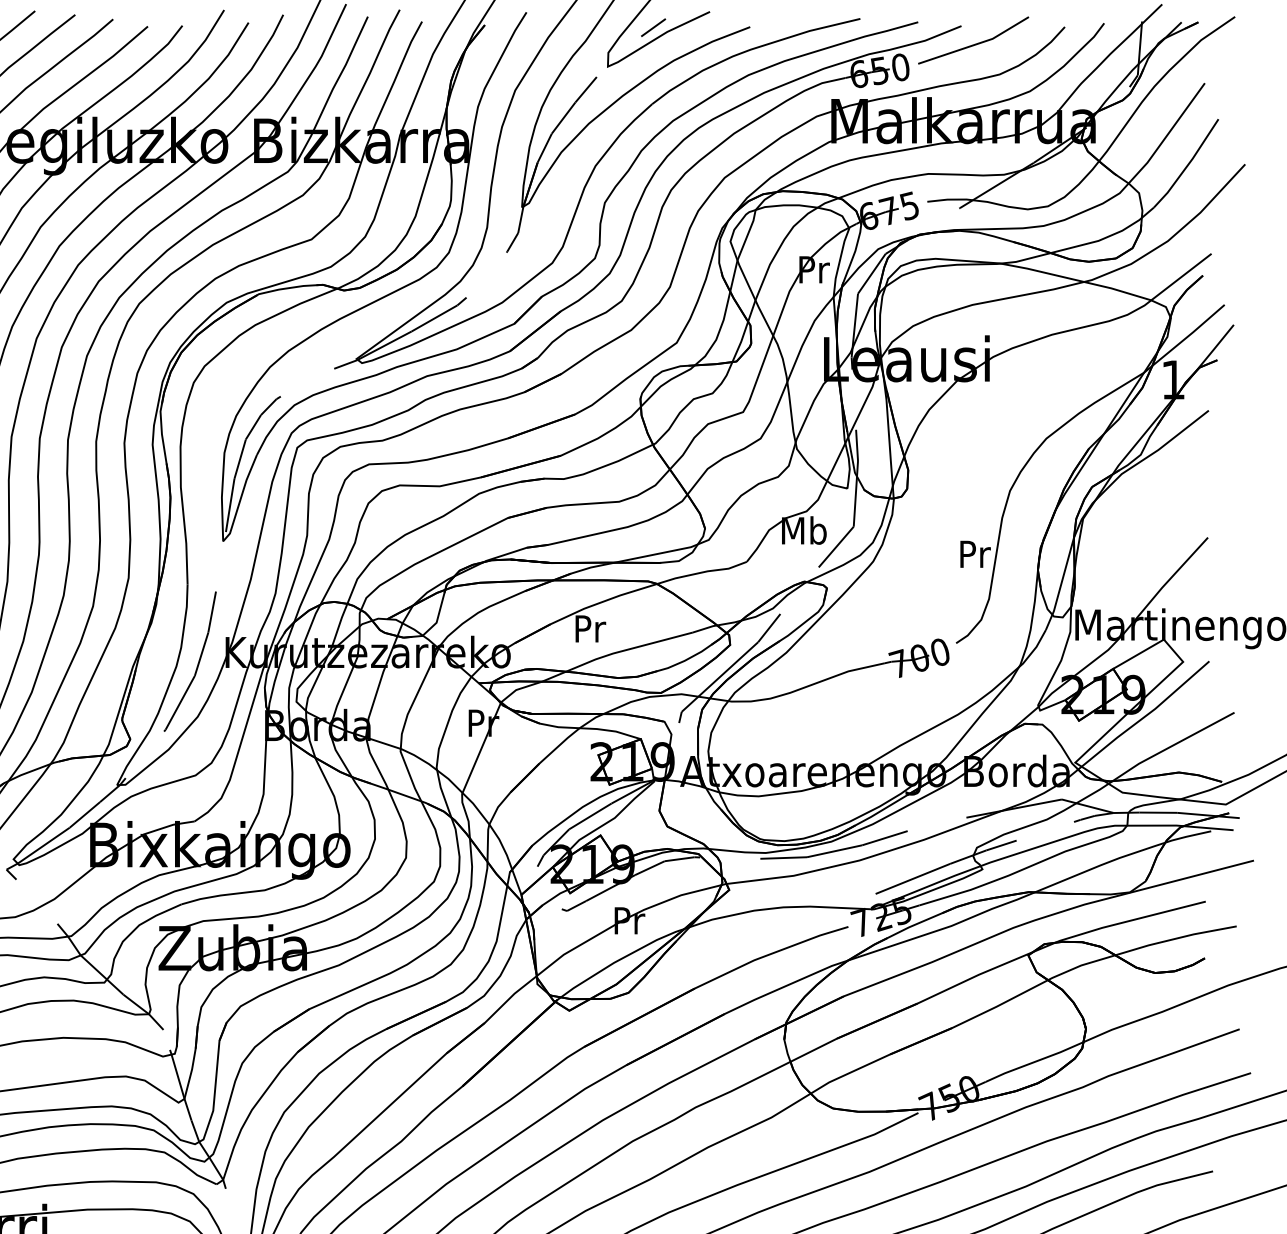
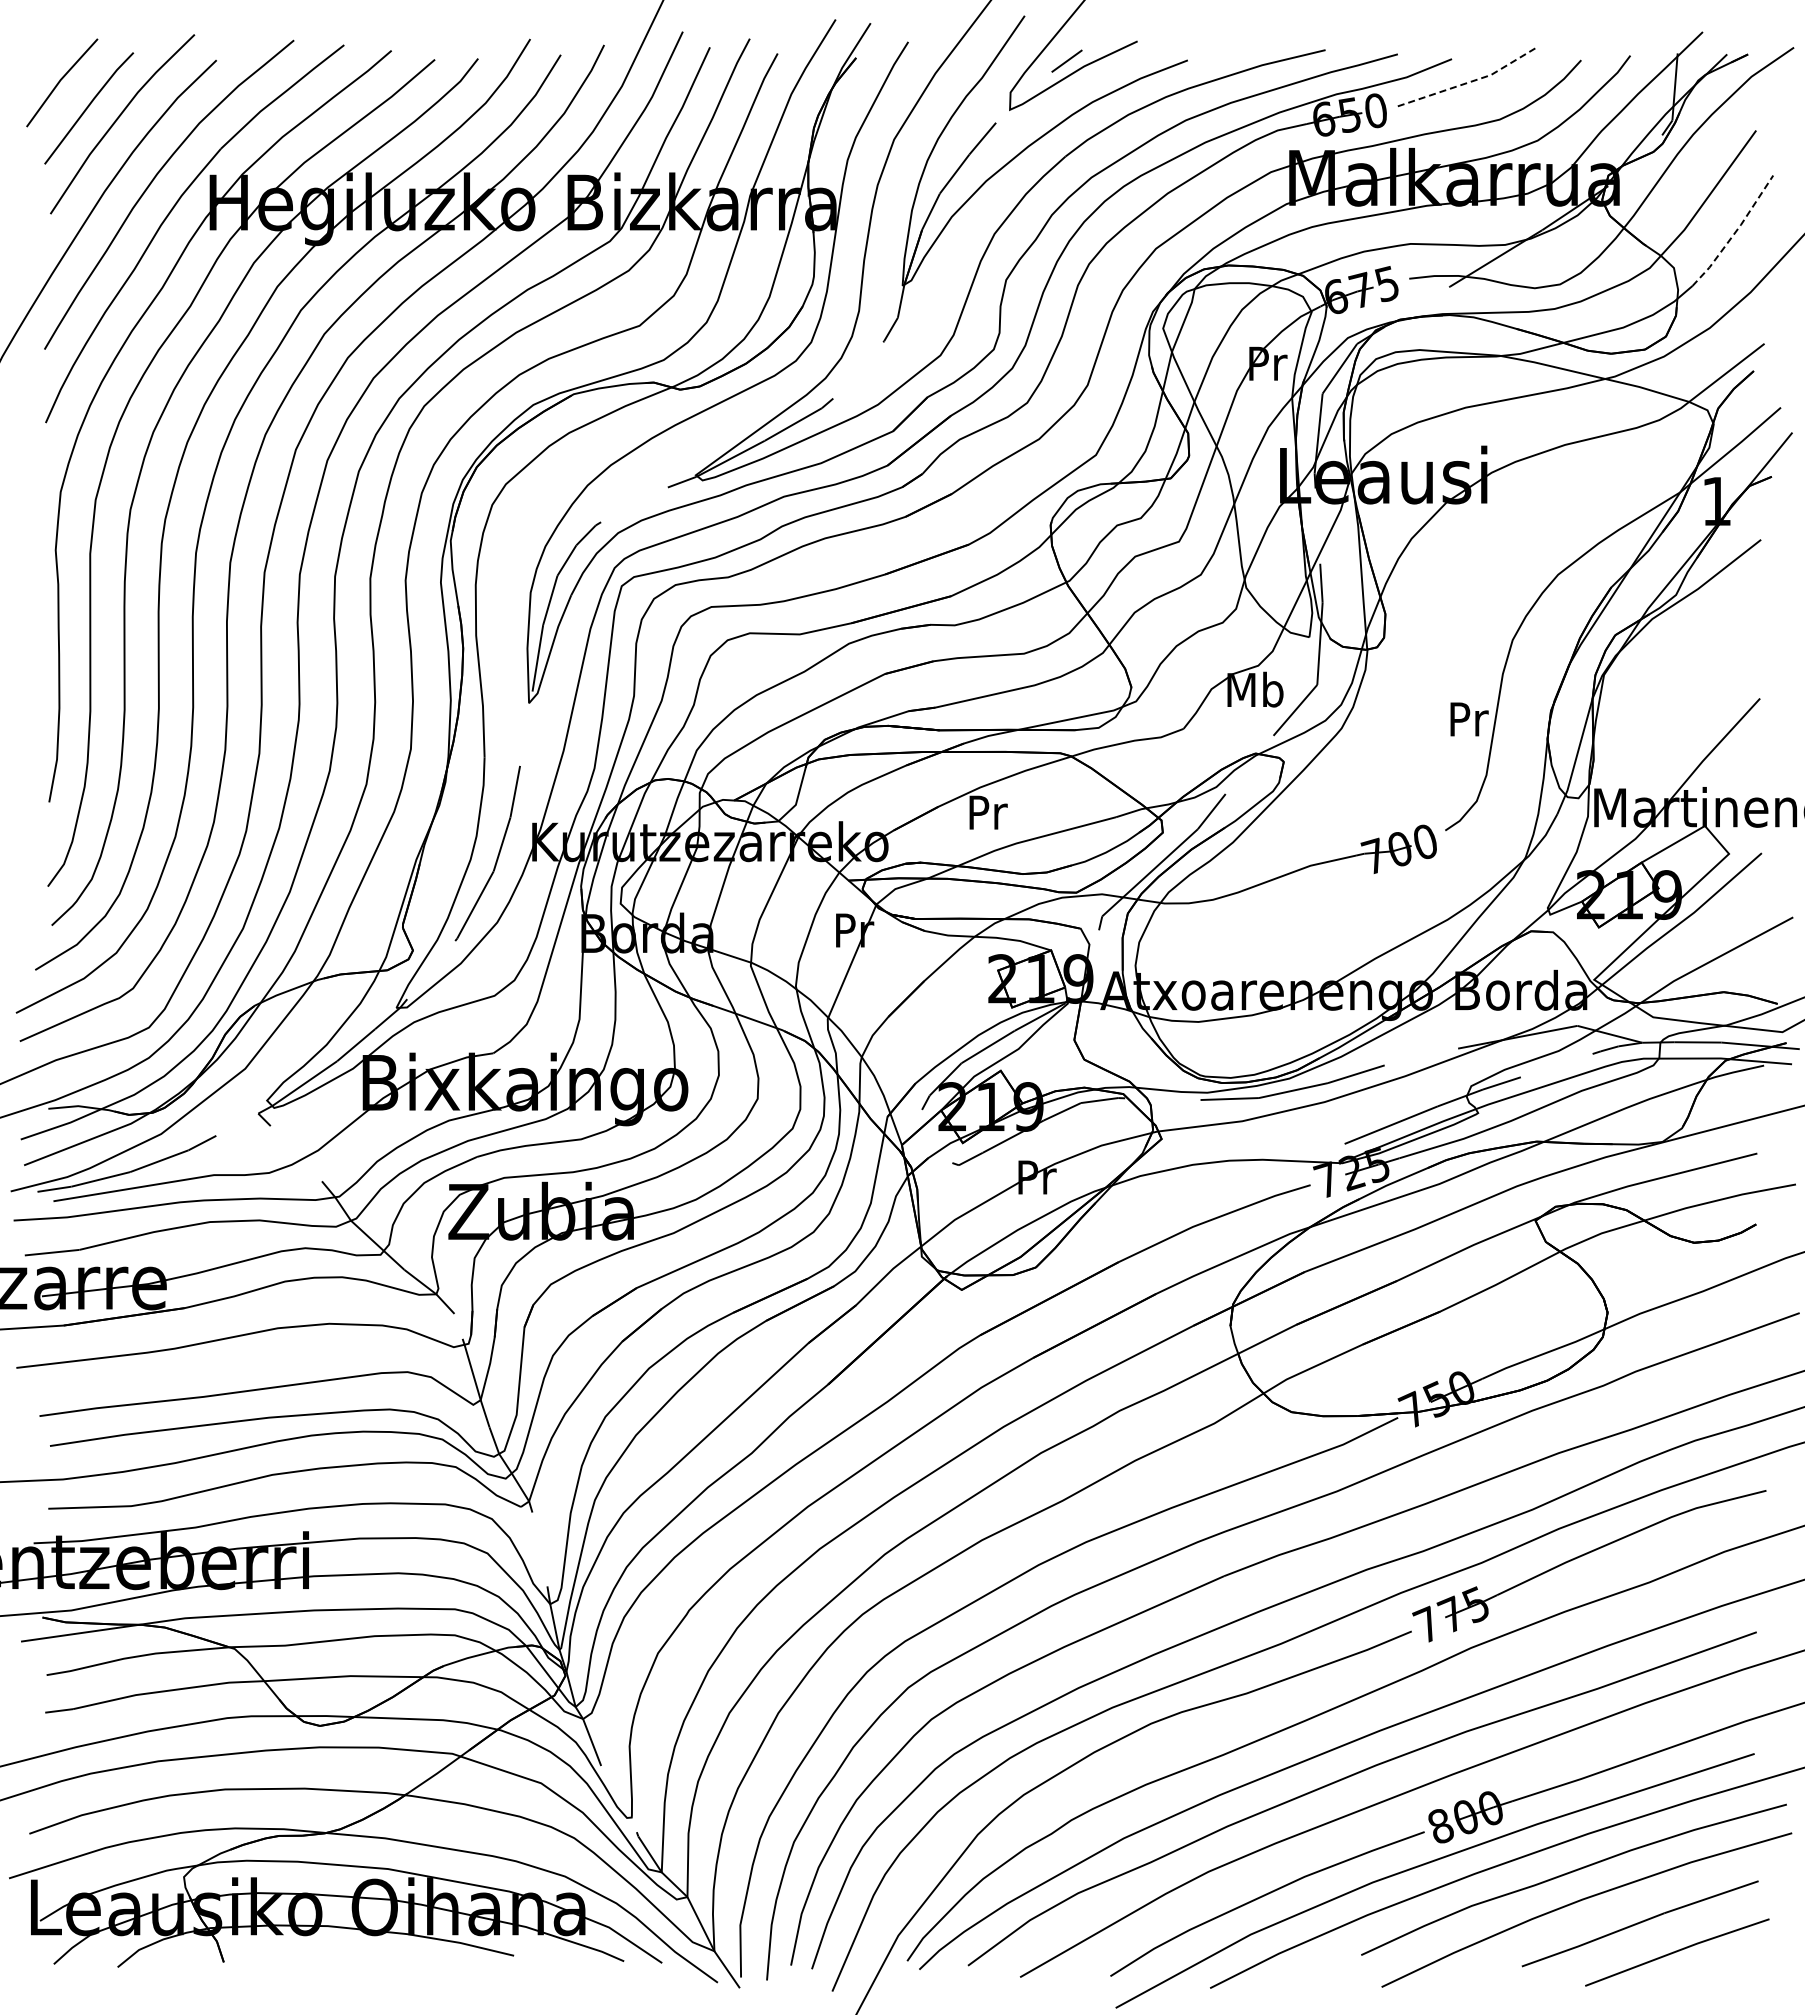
line: (976, 44) -> (1470, 82), solid -> dashed
line: (1188, 164) -> (1735, 232), solid -> dashed

